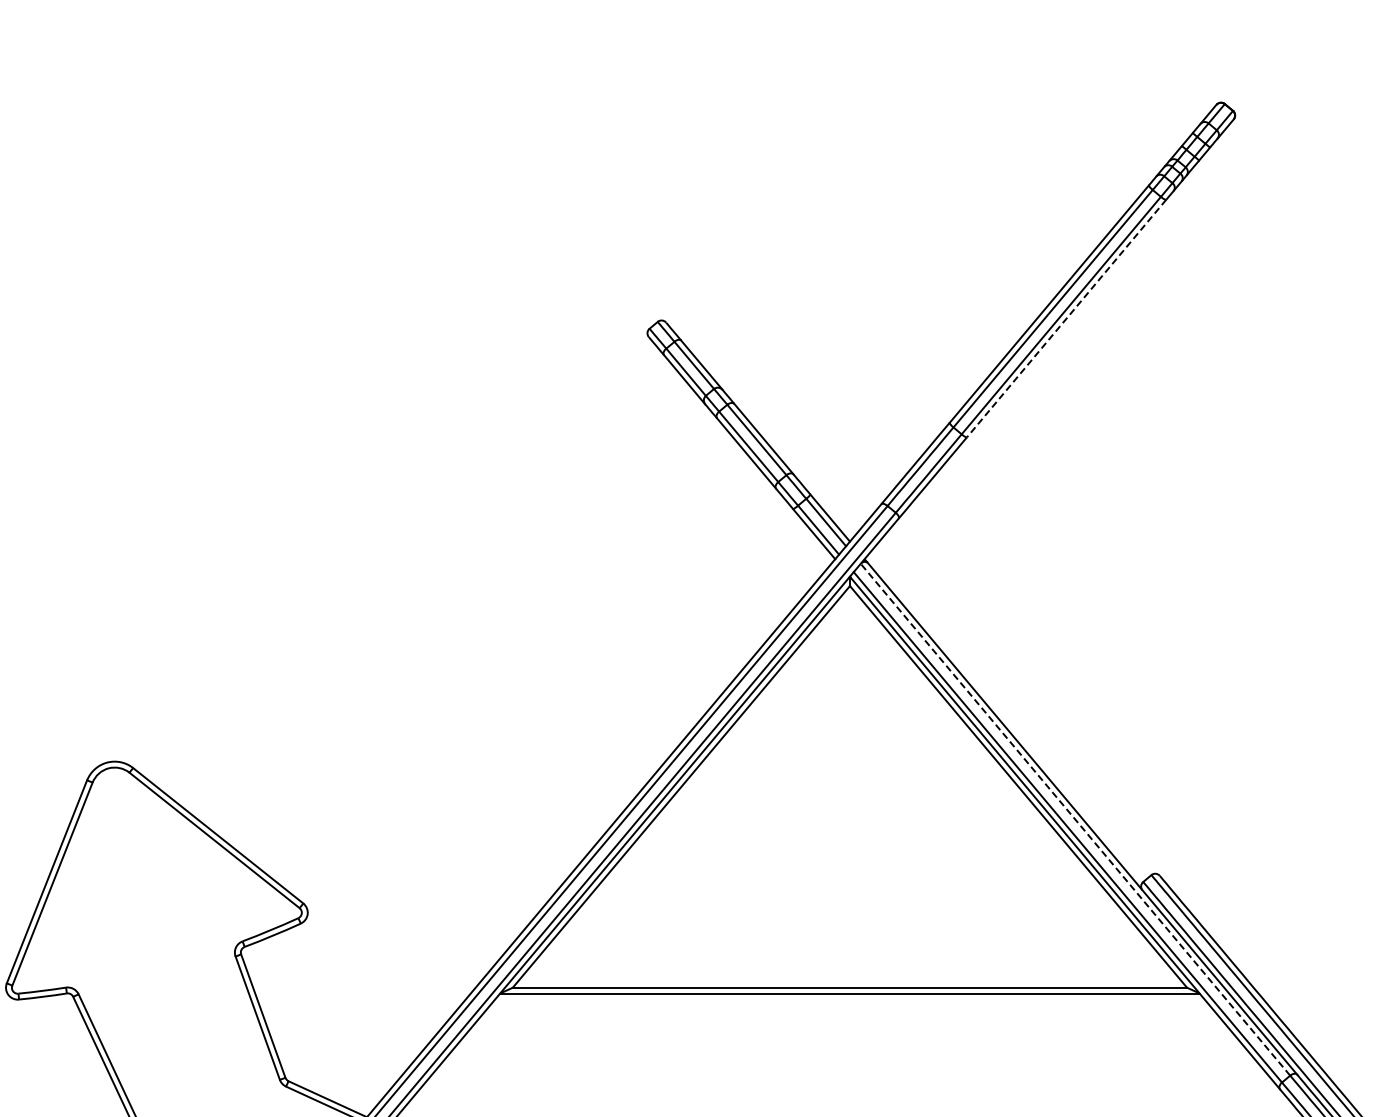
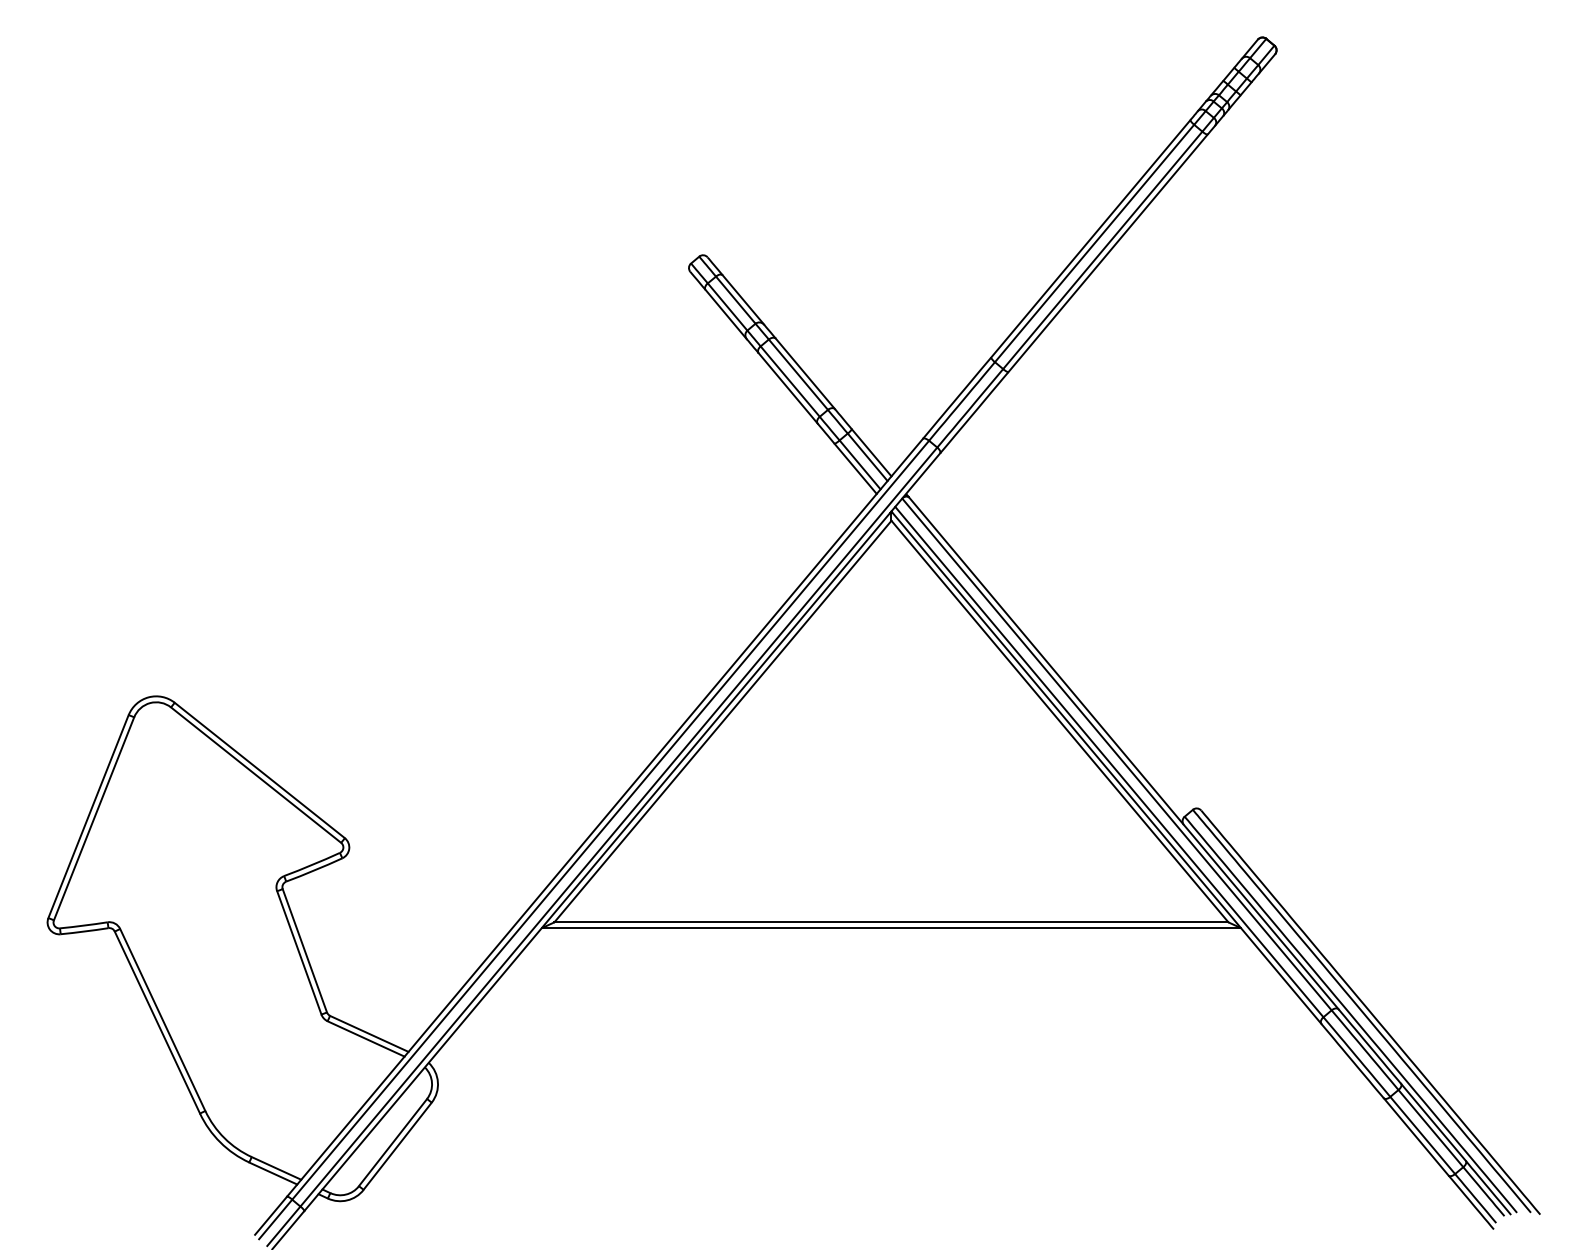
line: (1066, 318) -> (1107, 253), dashed -> solid
line: (1075, 819) -> (1116, 754), dashed -> solid

